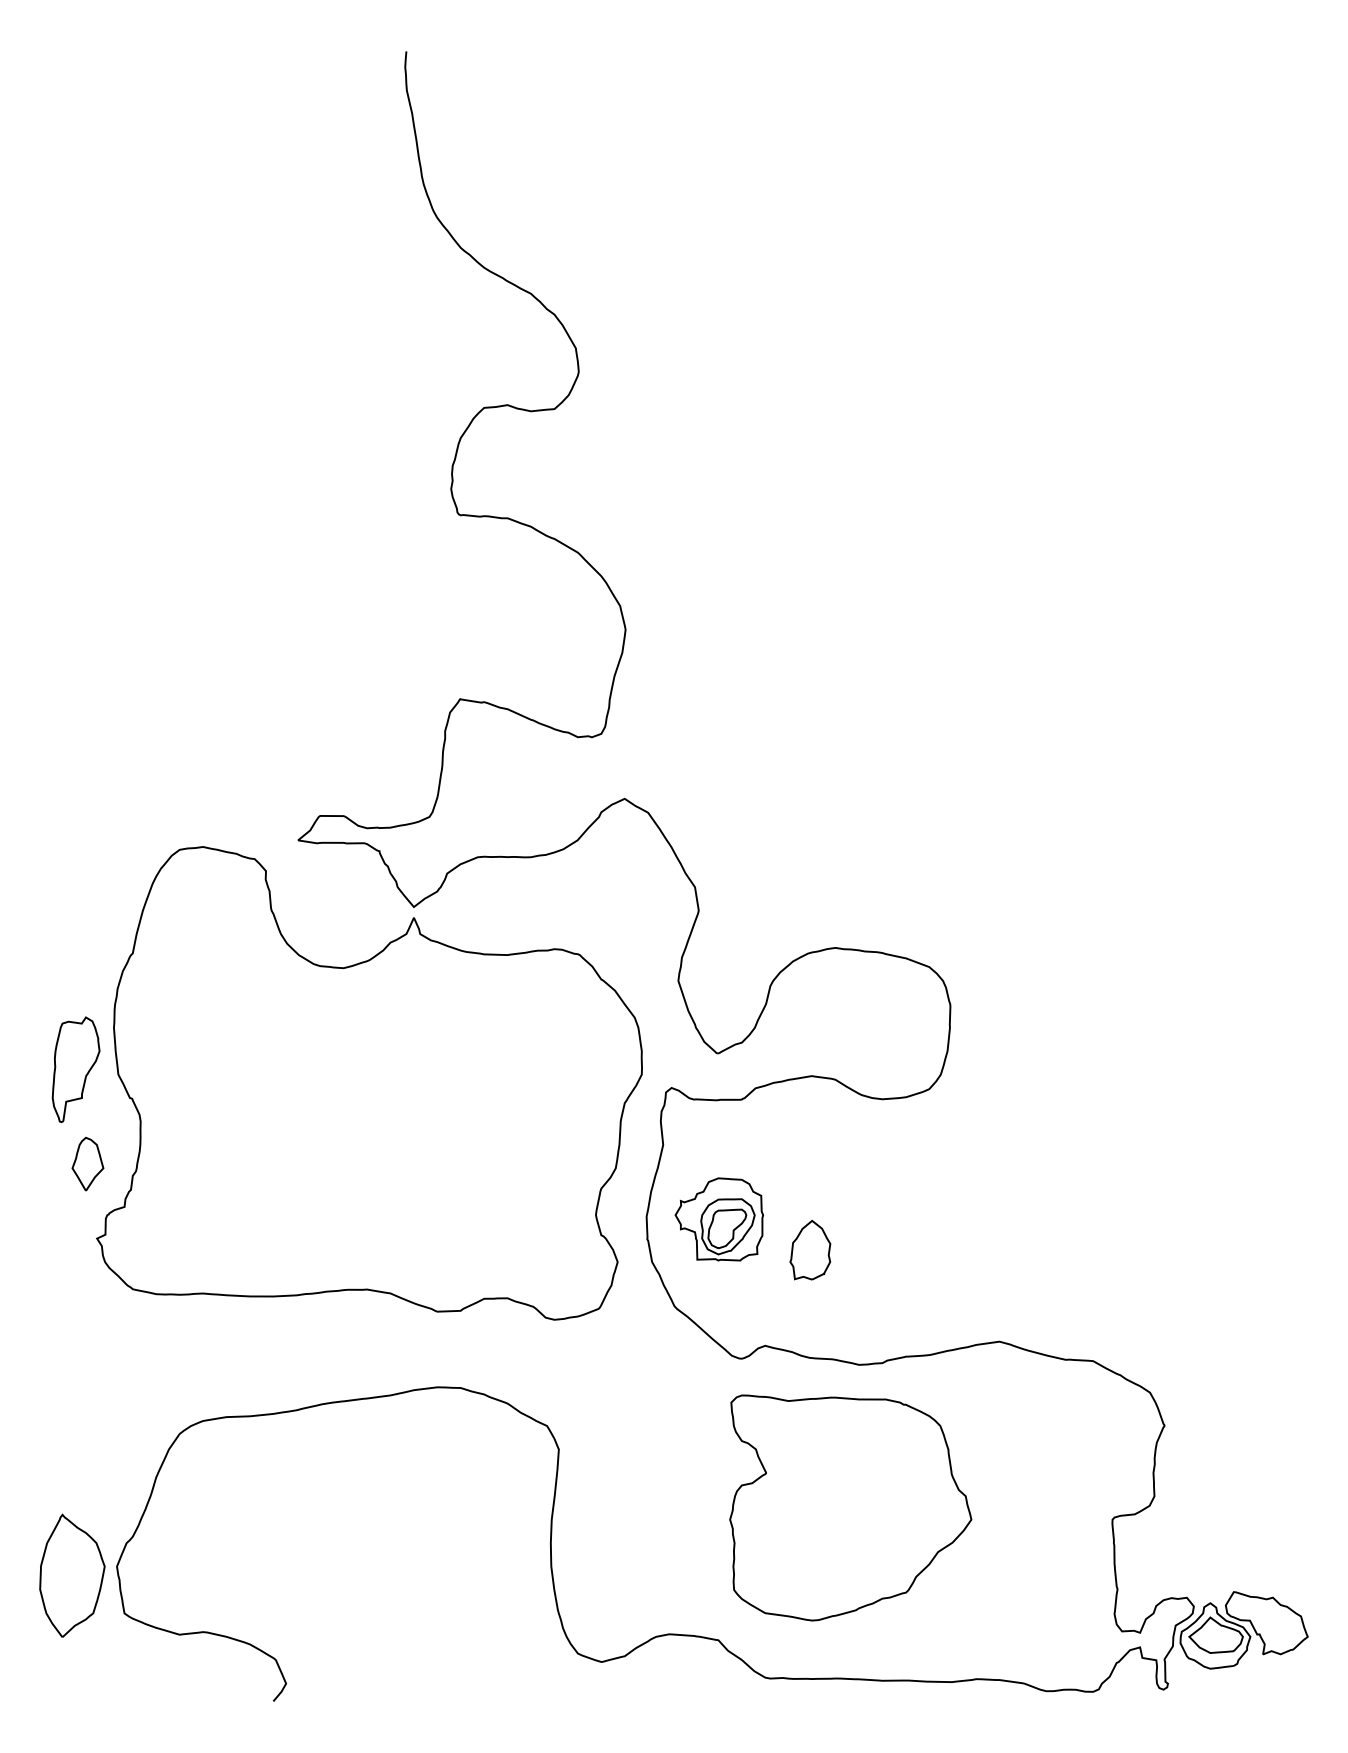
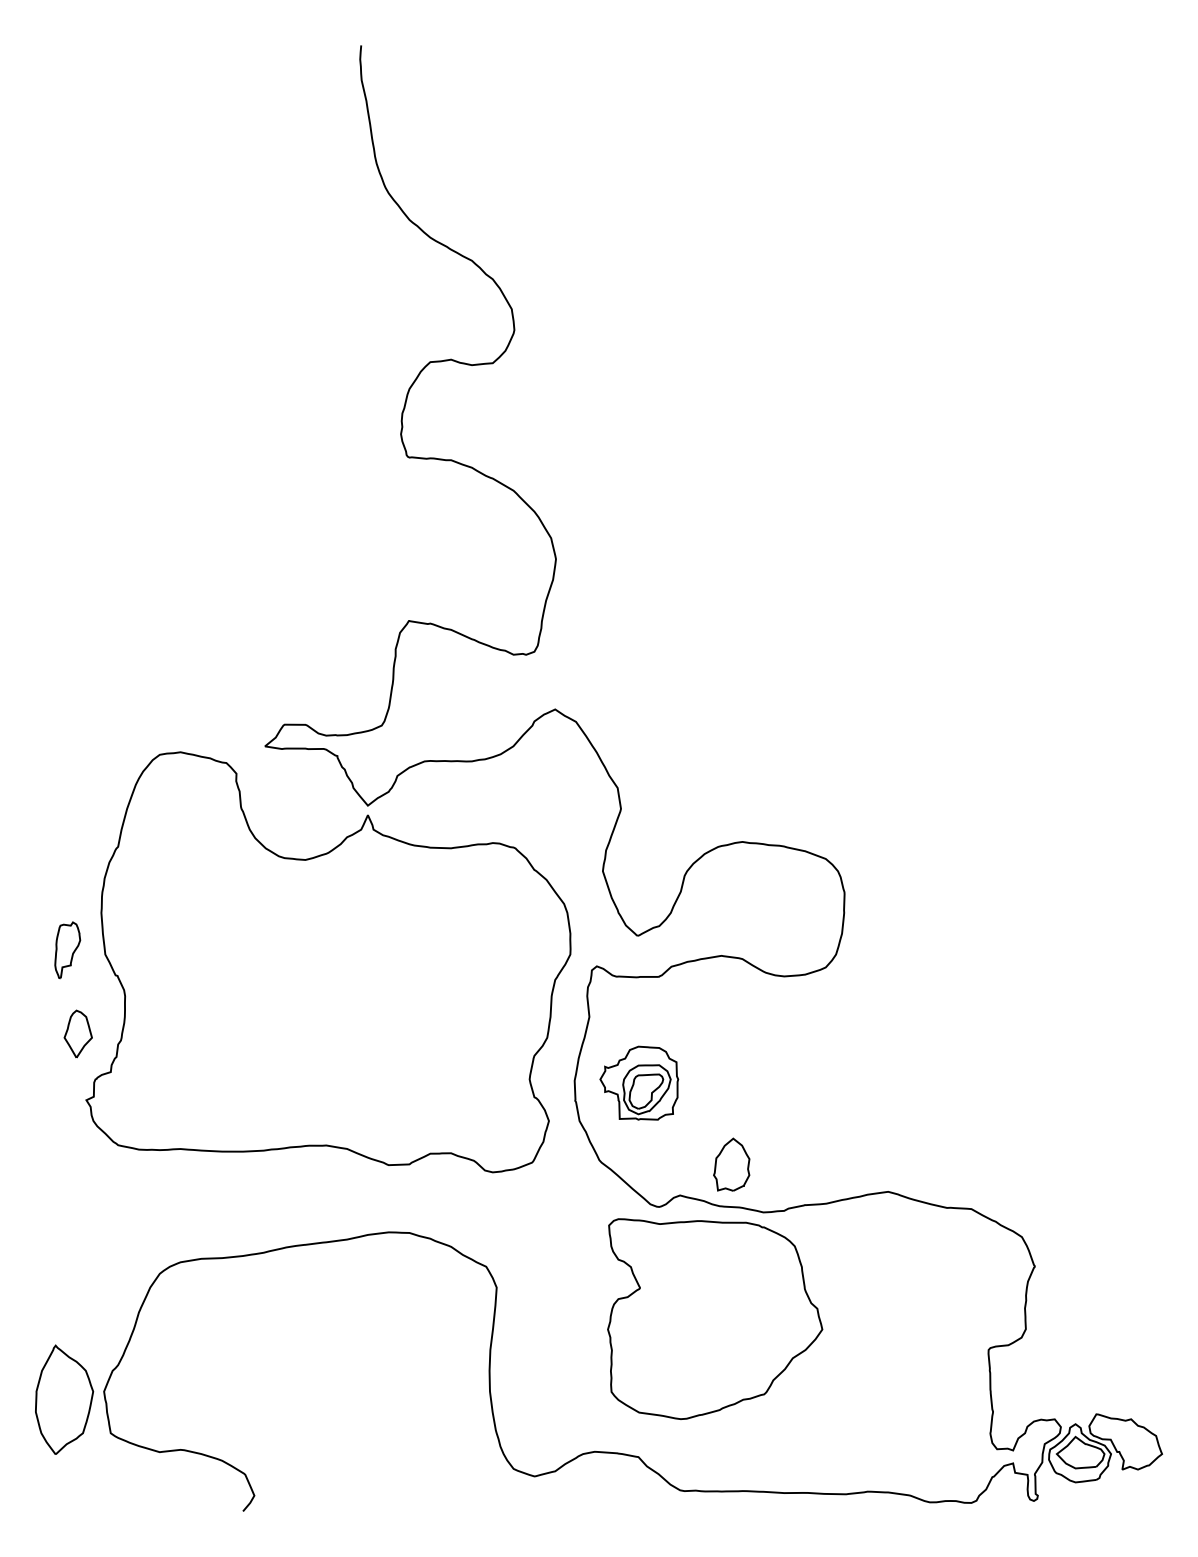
part: (75, 1069) -> (67, 949), size x0.6
part: (810, 1249) -> (731, 1164), moved
part: (850, 1507) -> (714, 1318), moved

